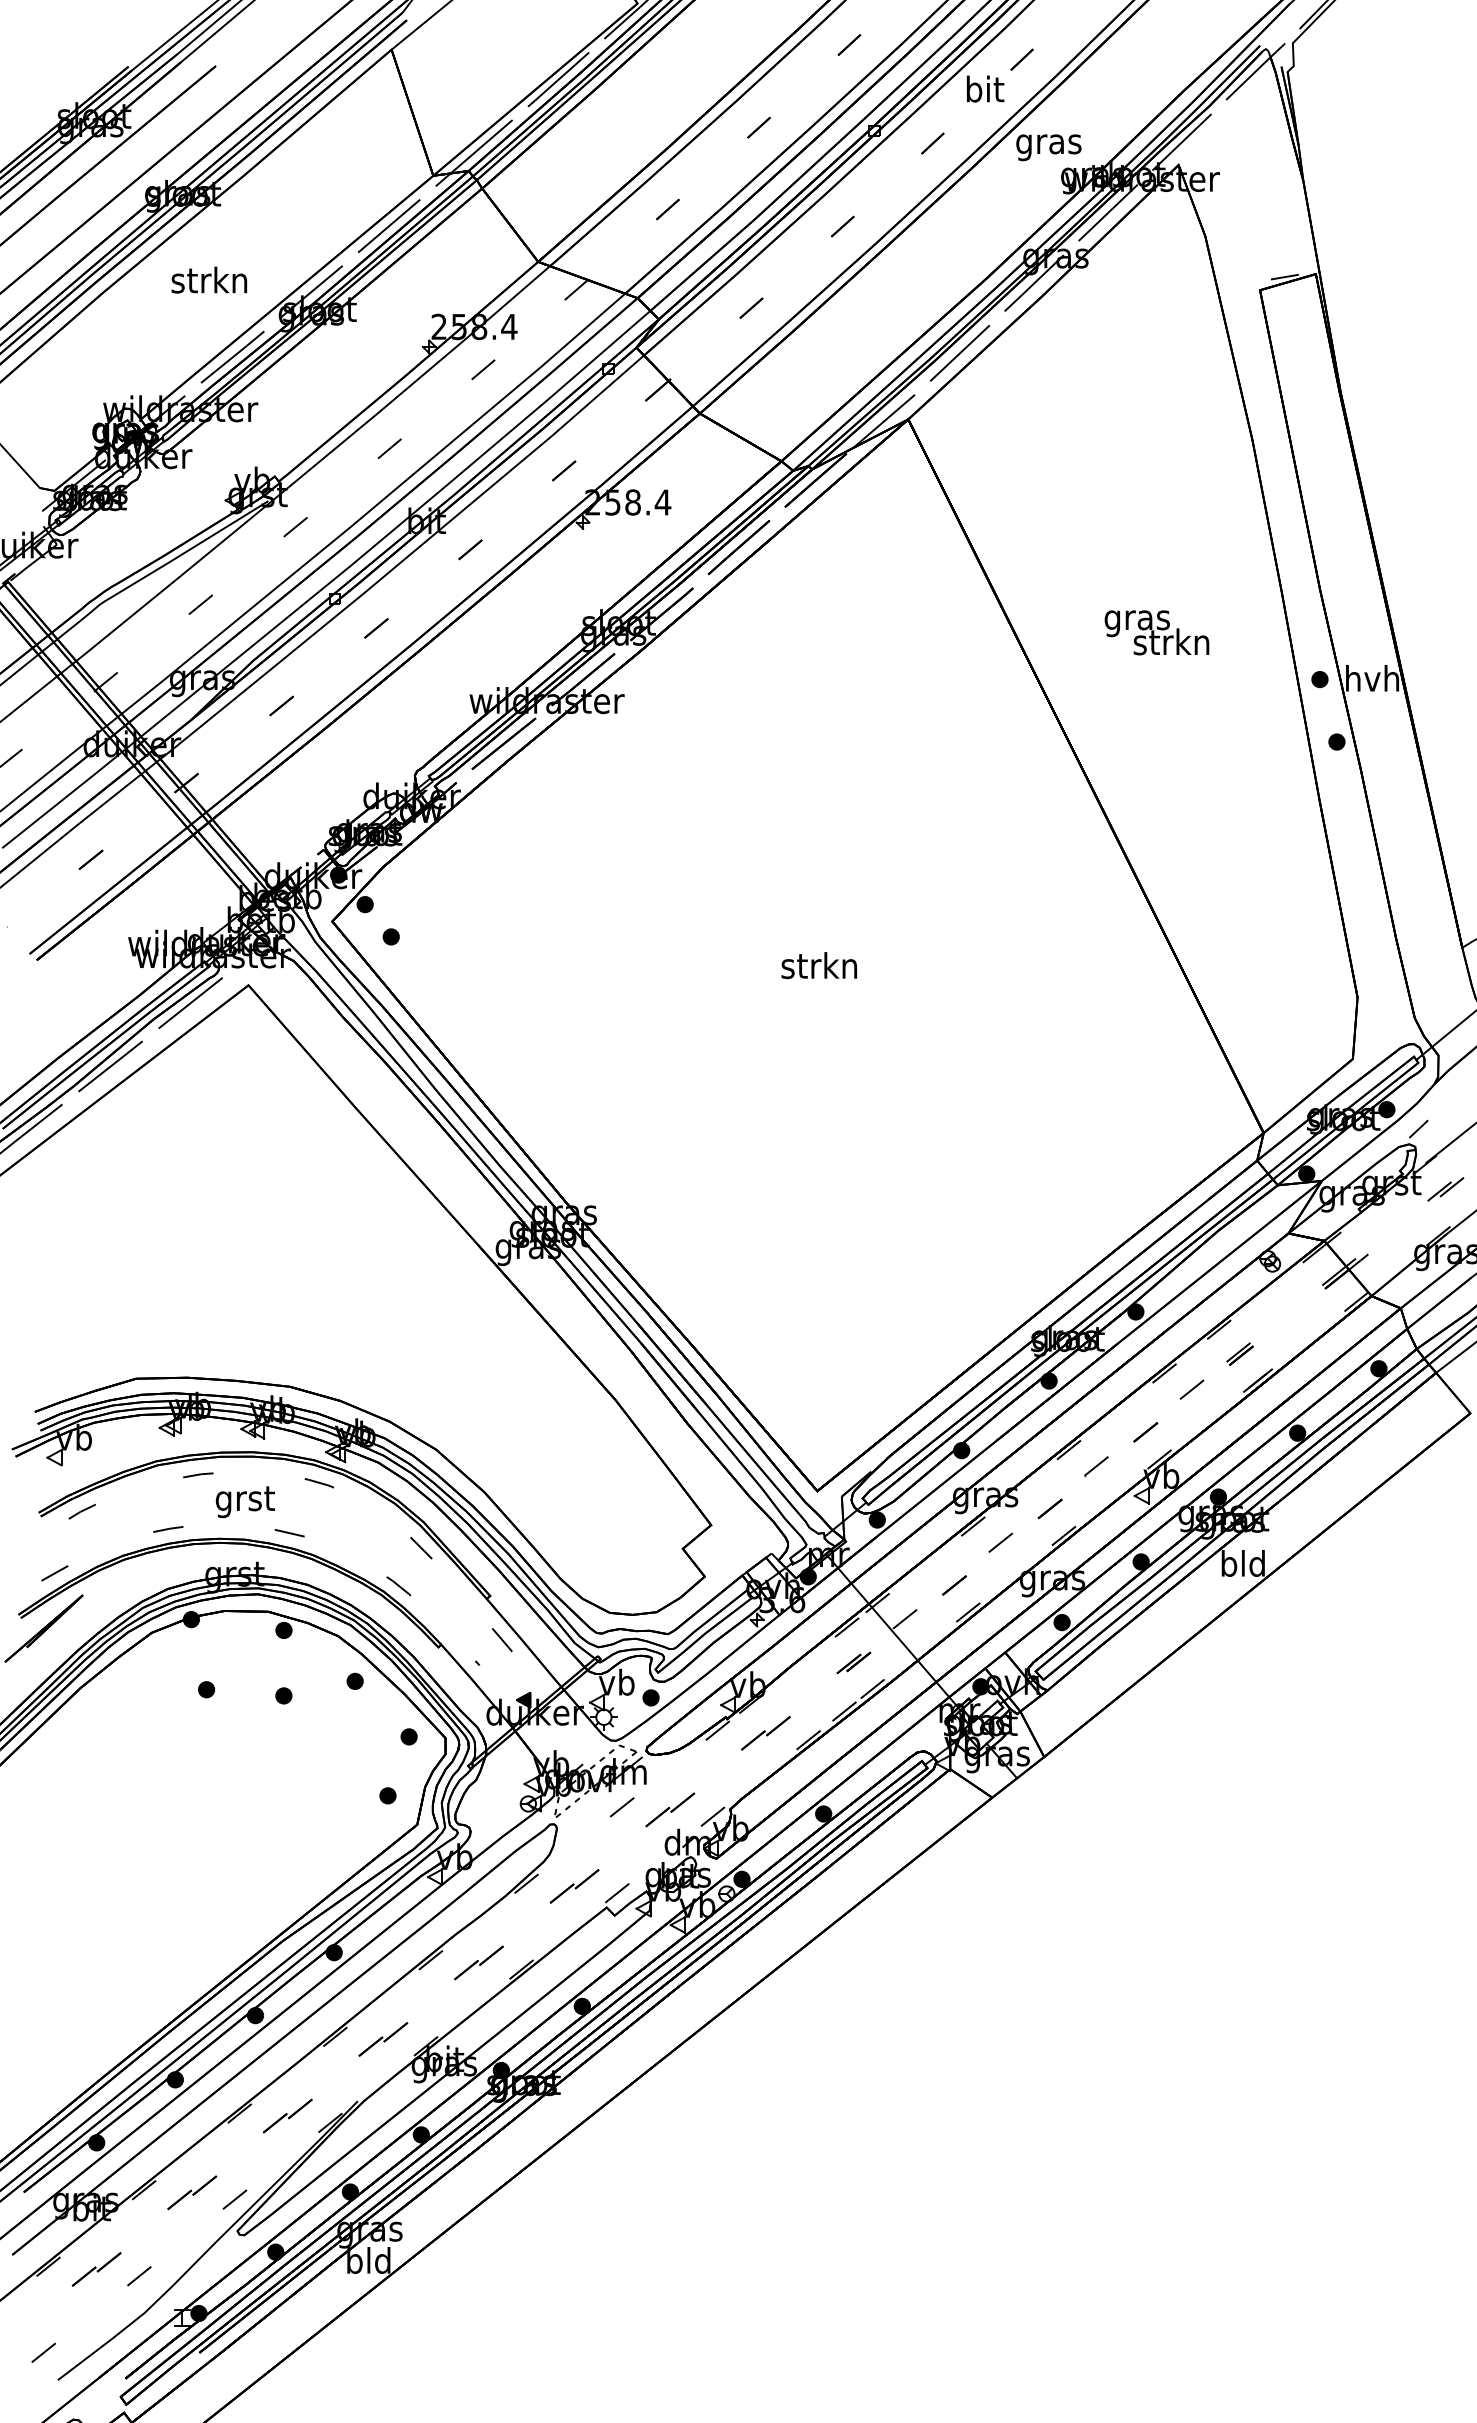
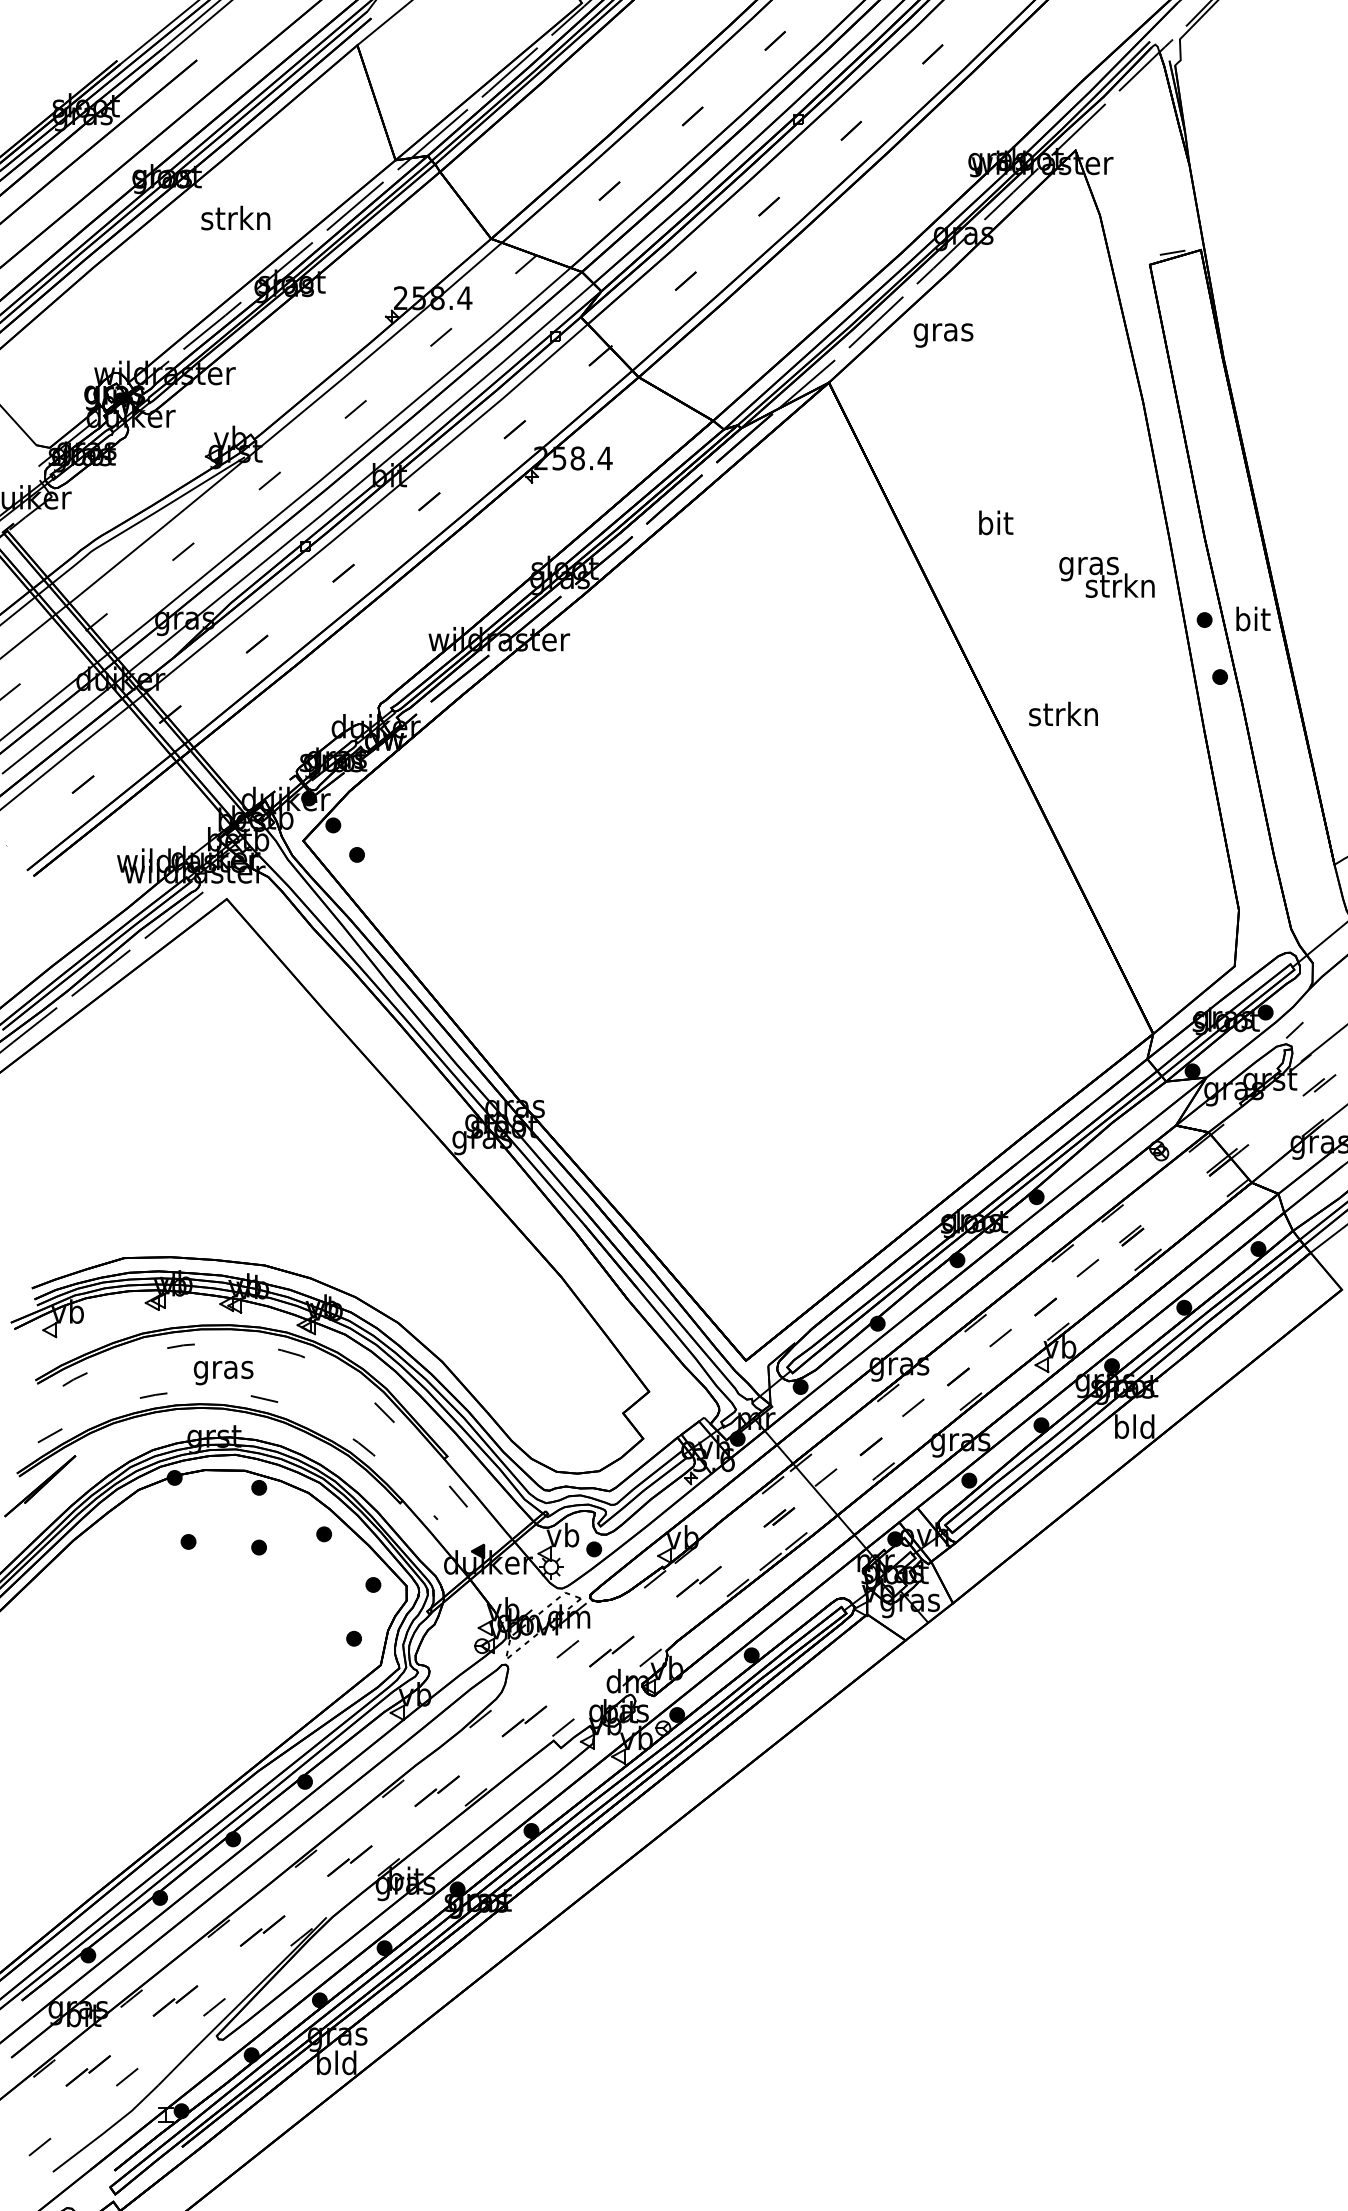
text: (985, 88) -> (996, 522), moved
text: (1048, 147) -> (943, 335), moved
text: (209, 279) -> (235, 217), moved
text: (1156, 632) -> (1106, 577), moved
text: (1372, 678) -> (1252, 619), hvh -> bit
text: (818, 965) -> (1062, 713), moved
text: (244, 1502) -> (223, 1371), grst -> gras

